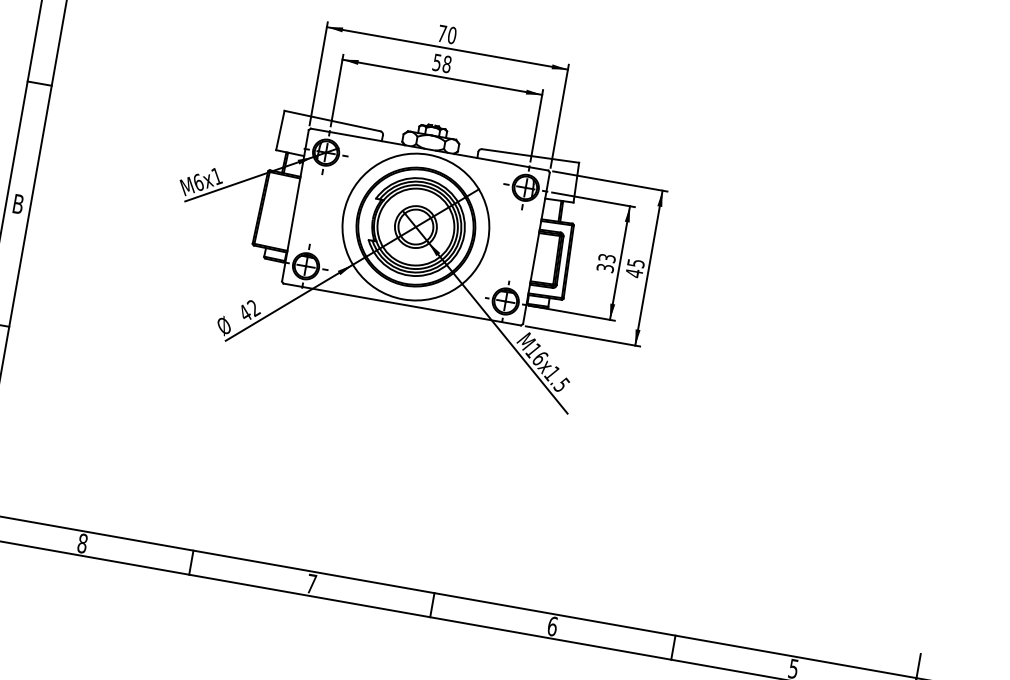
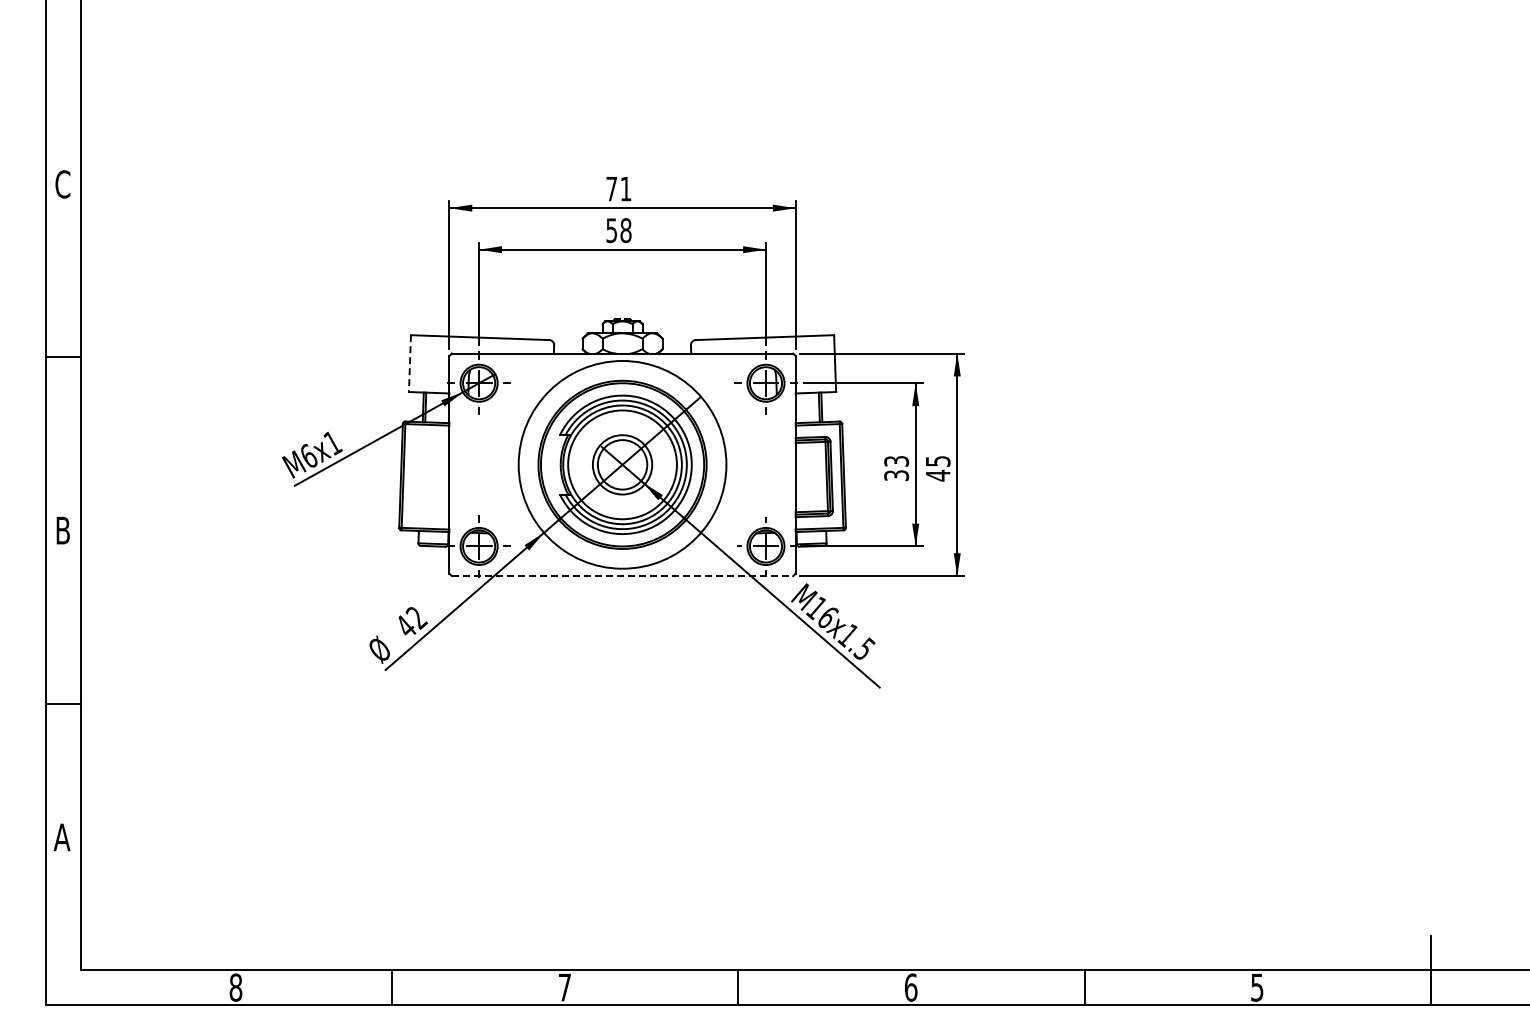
text: (451, 35) -> (625, 188), 70 -> 71
line: (279, 131) -> (409, 364), solid -> dashed
line: (402, 304) -> (622, 576), solid -> dashed

